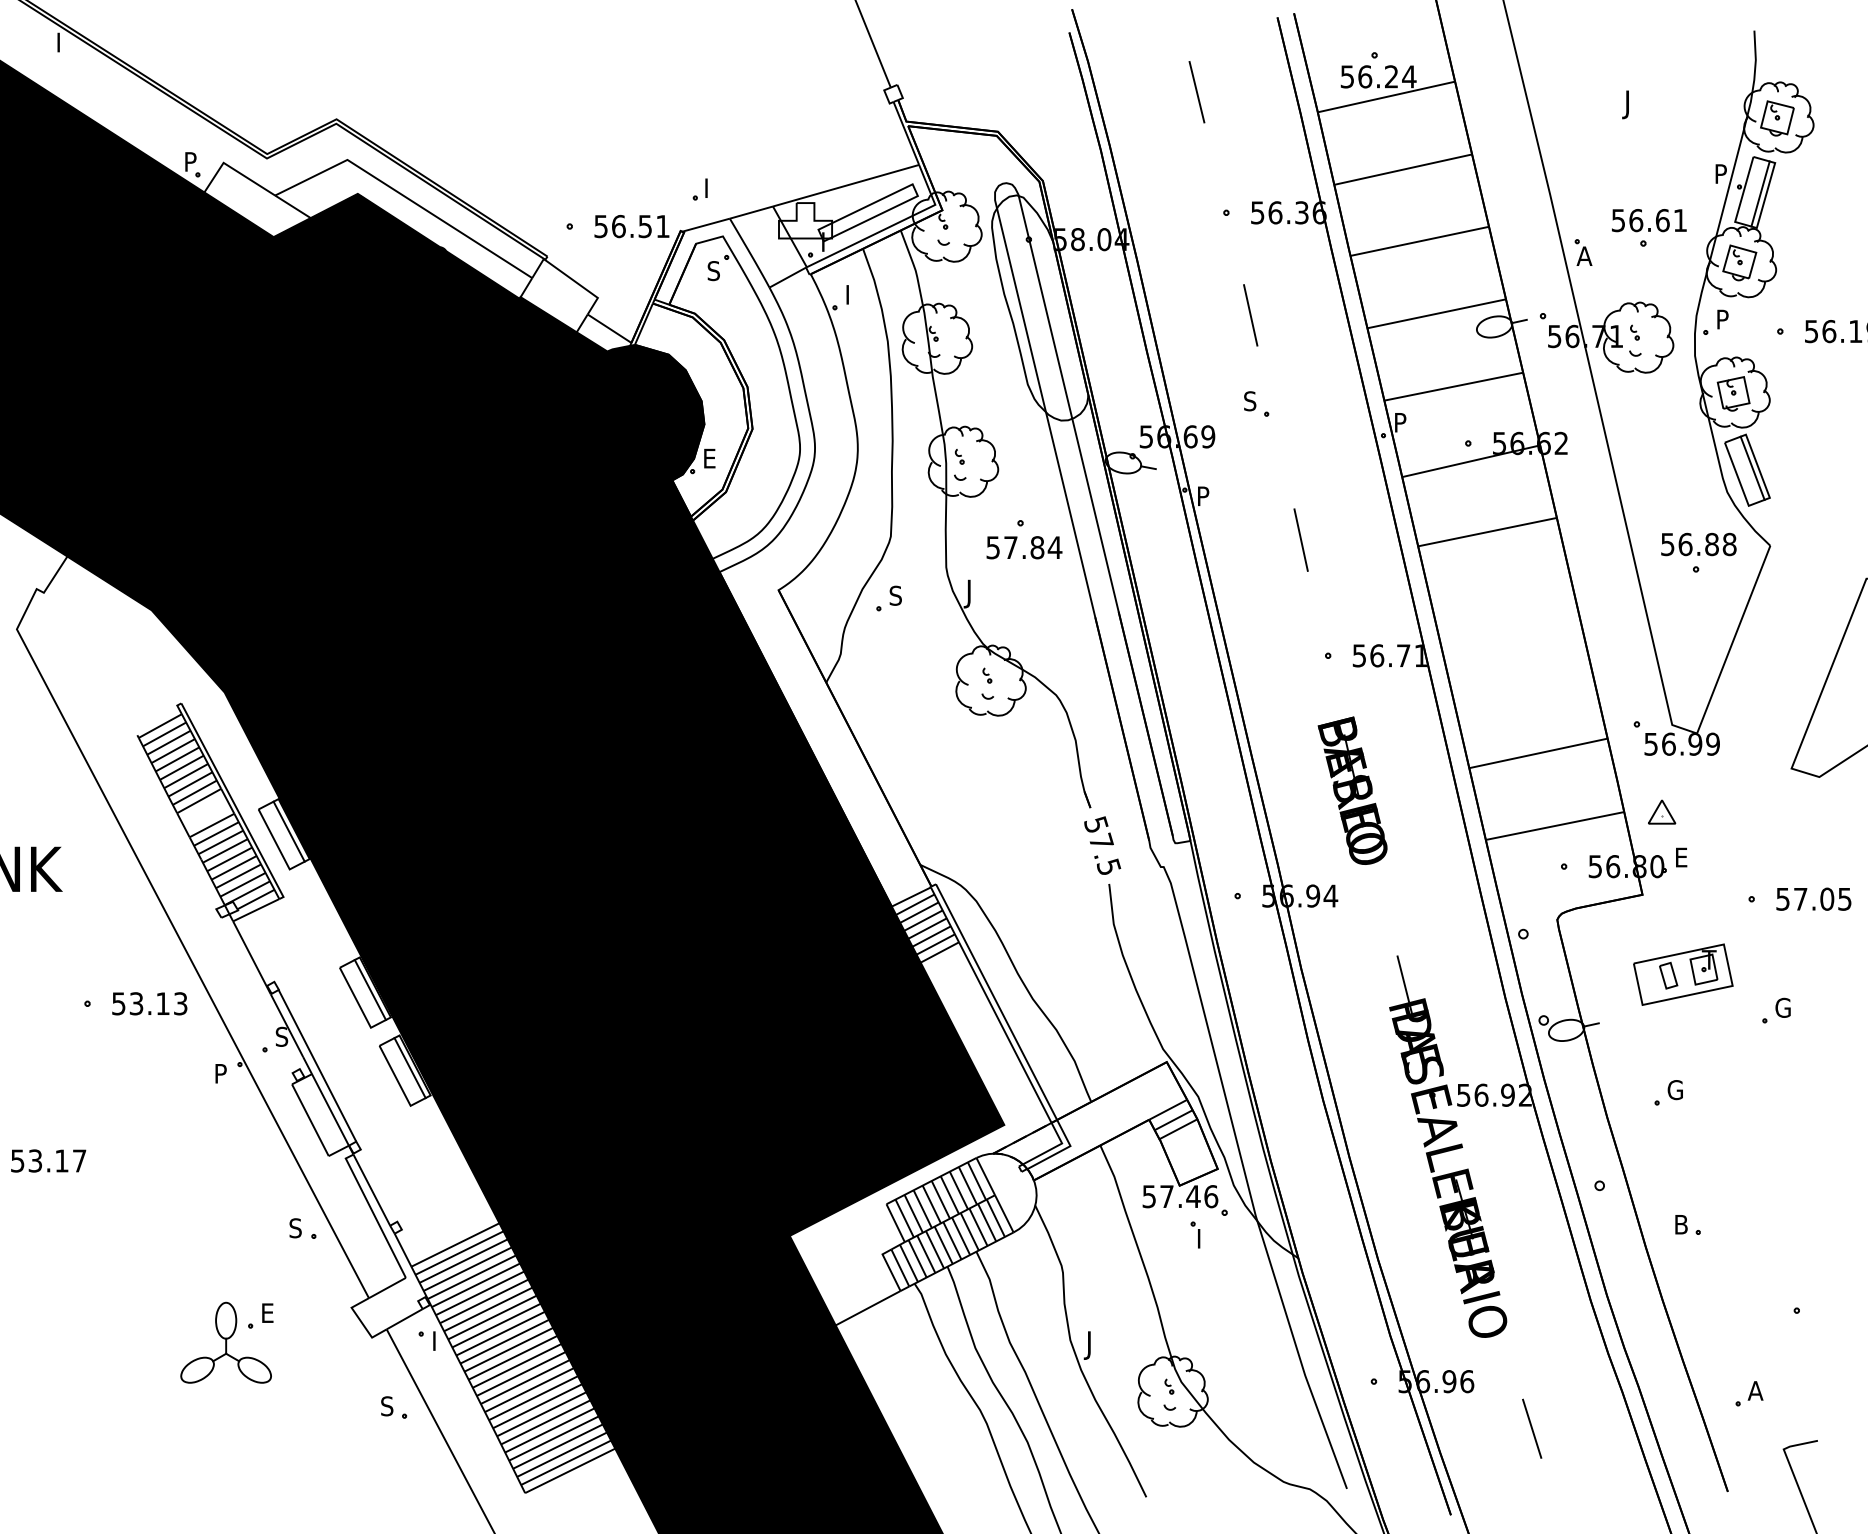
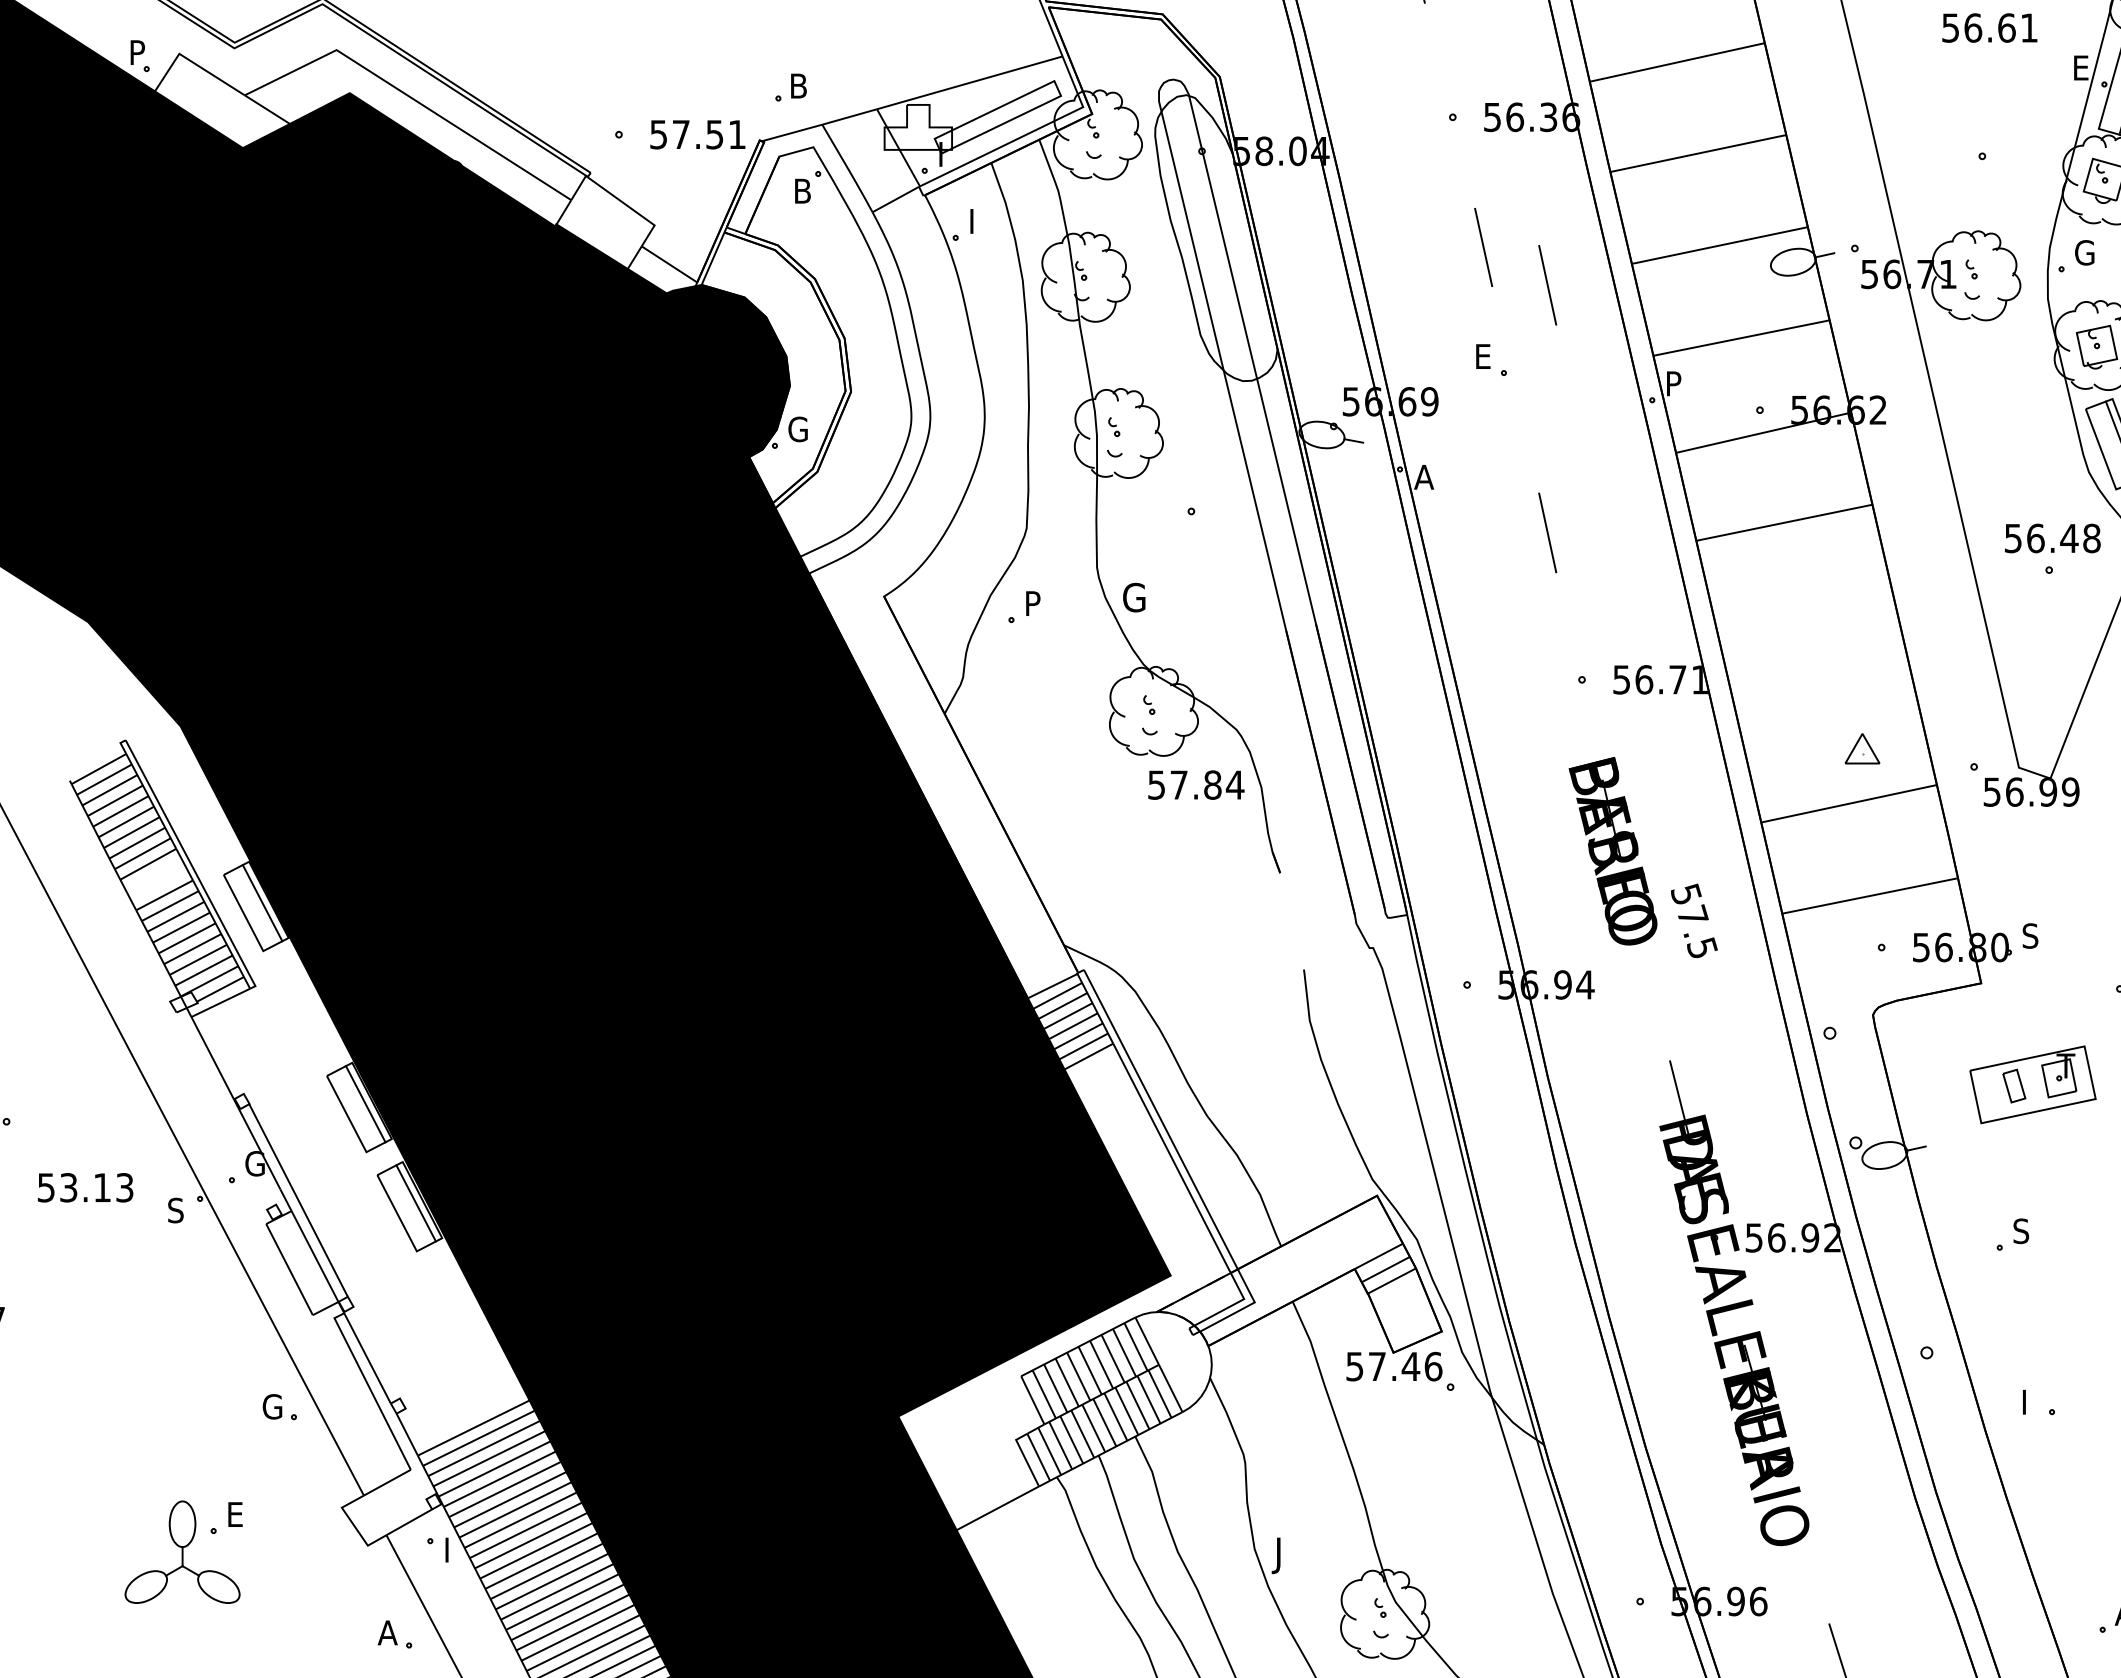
text: (1722, 173) -> (2082, 67), P -> E
text: (712, 187) -> (800, 85), I -> B
text: (1649, 220) -> (1990, 27), moved
text: (618, 226) -> (680, 134), 56.51 -> 57.51
part: (1583, 252) -> (1906, 167), removed
text: (713, 271) -> (801, 191), S -> B
text: (1723, 319) -> (2084, 252), P -> G
line: (1300, 344) -> (1546, 284), added
text: (1250, 401) -> (1483, 356), S -> E
text: (710, 458) -> (797, 429), E -> G
text: (1203, 496) -> (1423, 477), P -> A
text: (1711, 544) -> (2068, 538), 56.88 -> 56.48
text: (1024, 547) -> (1196, 784), moved
text: (973, 593) -> (1131, 600), J -> G
text: (895, 595) -> (1032, 603), S -> P
part: (1662, 811) -> (1863, 748), moved
text: (1102, 845) -> (1694, 920), moved
text: (1681, 857) -> (2030, 935), E -> S
text: (149, 1003) -> (85, 1187), moved
text: (282, 1036) -> (254, 1163), S -> G
text: (220, 1073) -> (175, 1210), P -> S
text: (1674, 1090) -> (2021, 1231), G -> S
text: (1682, 1224) -> (2031, 1402), B -> I
text: (296, 1228) -> (271, 1407), S -> G
part: (1195, 1234) -> (1413, 1414), removed
text: (387, 1406) -> (387, 1633), S -> A

